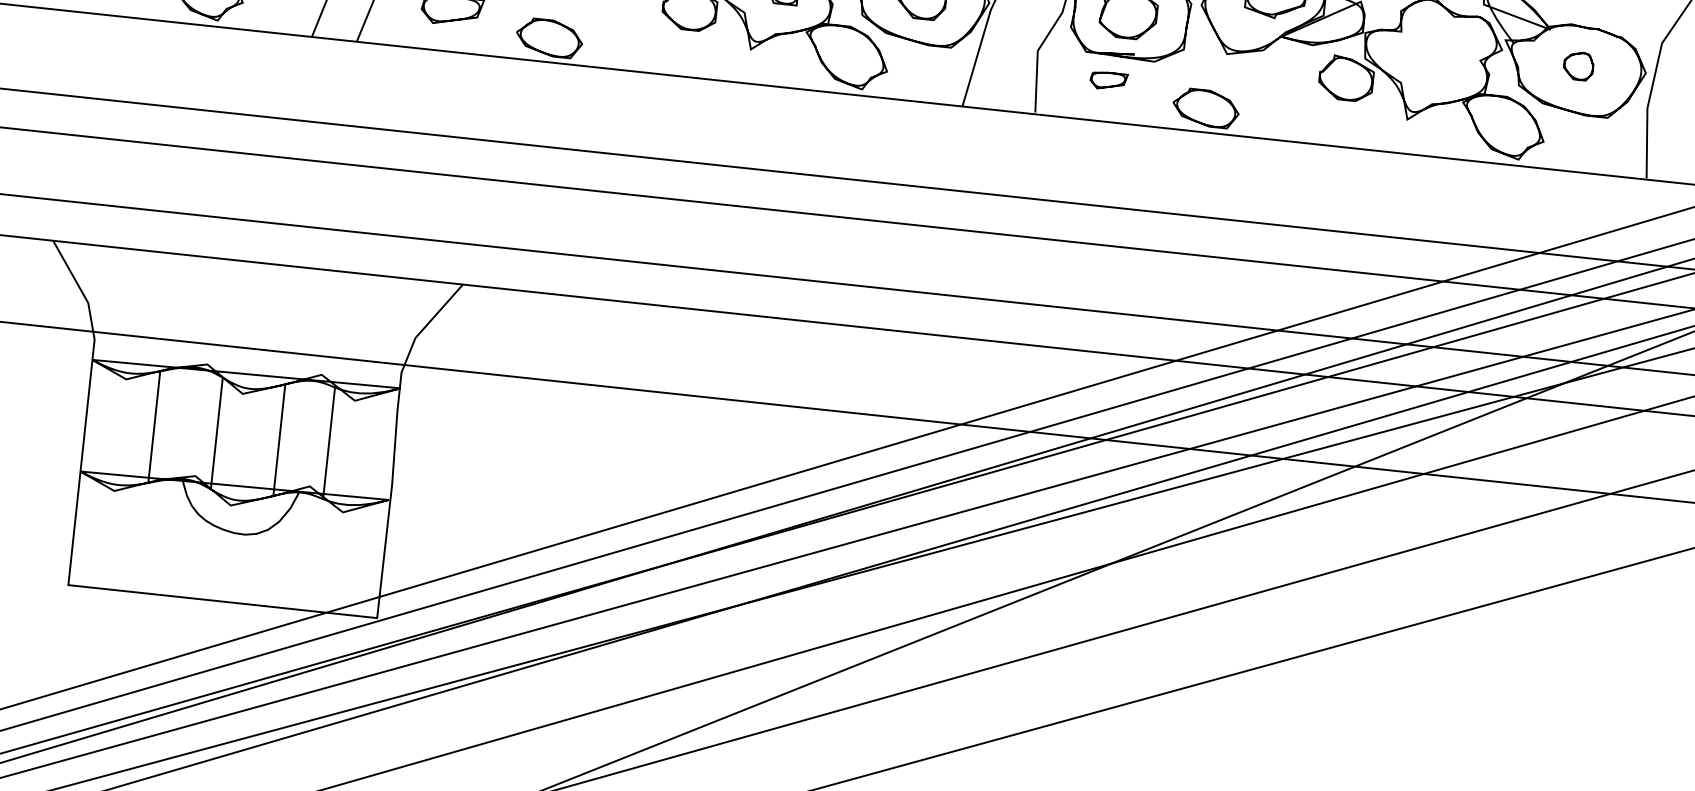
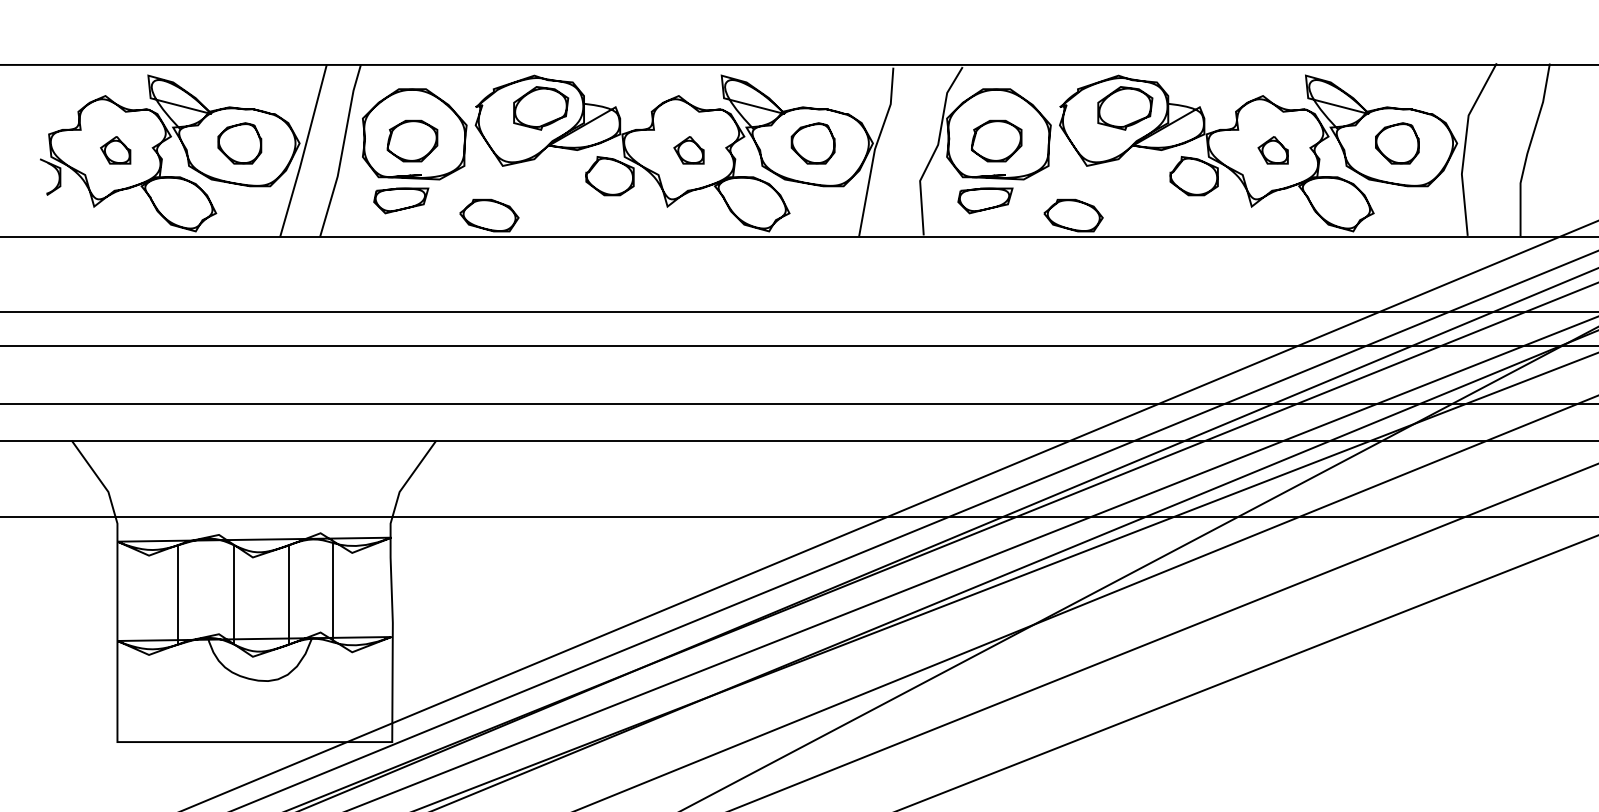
part: (1437, 59) -> (1272, 150), added
part: (1578, 66) -> (1397, 143), size x1.67
part: (1108, 80) -> (985, 200), size x1.67

